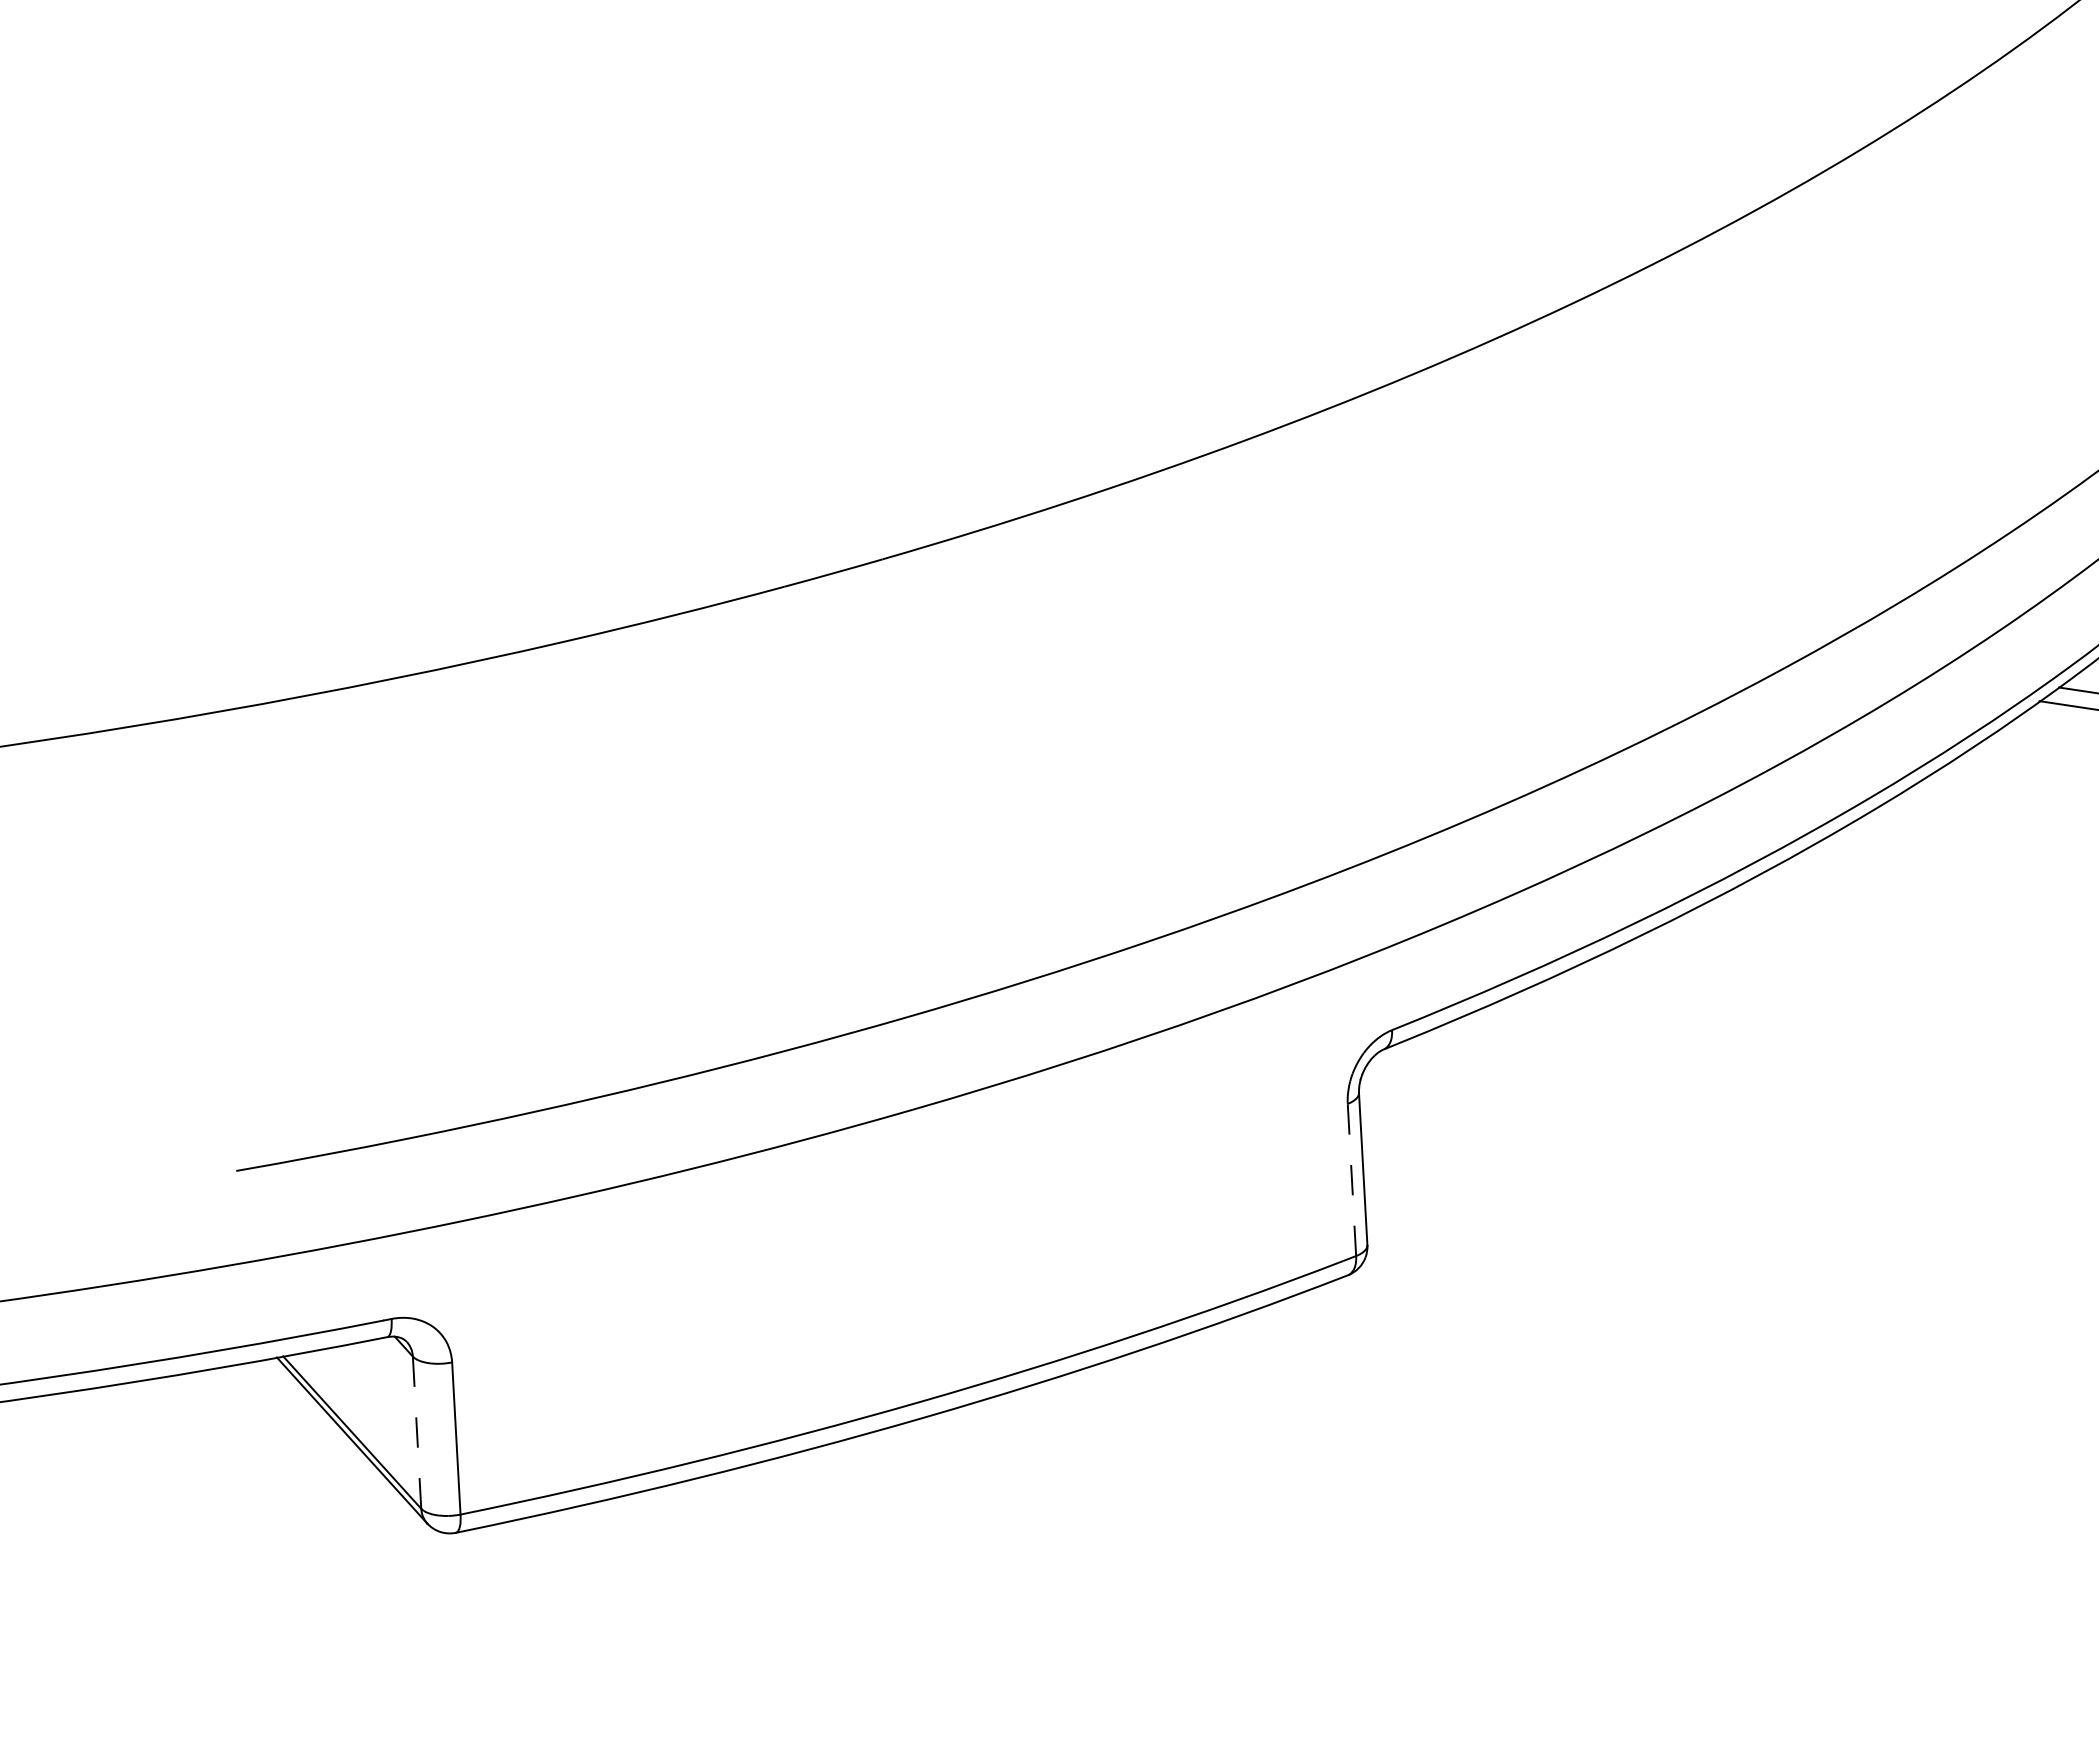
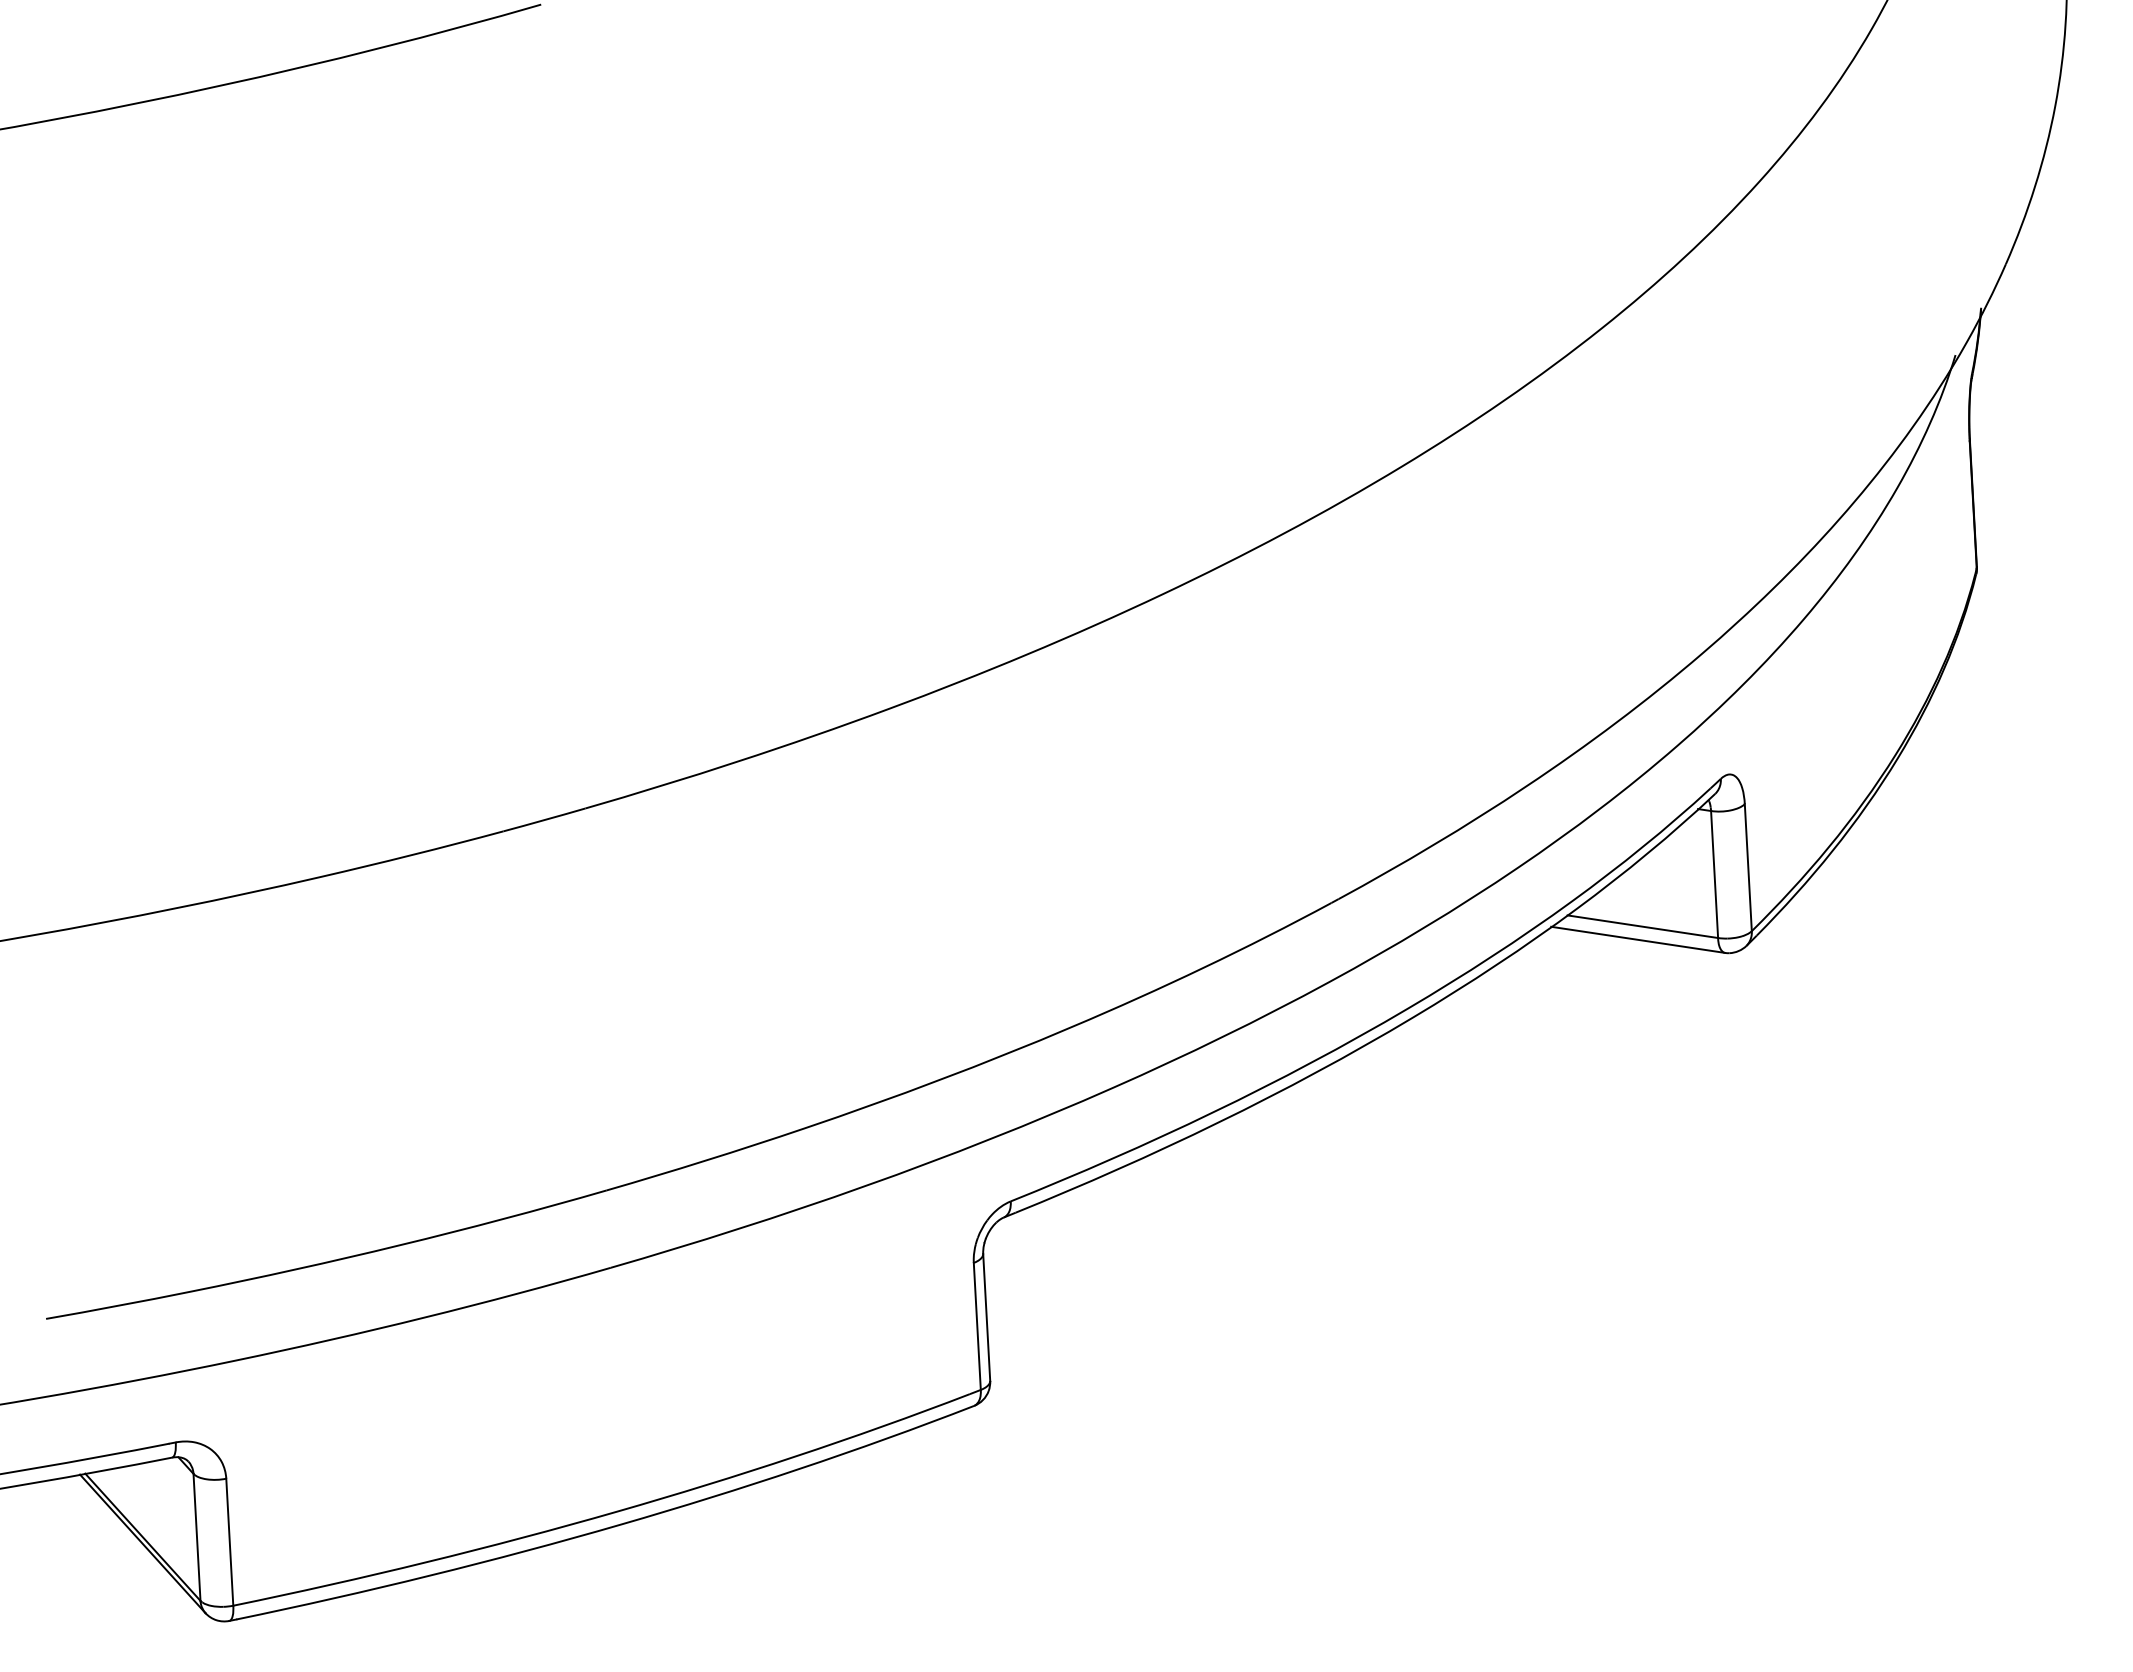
line: (1352, 1180) -> (977, 1326), dashed -> solid
line: (417, 1432) -> (197, 1537), dashed -> solid

